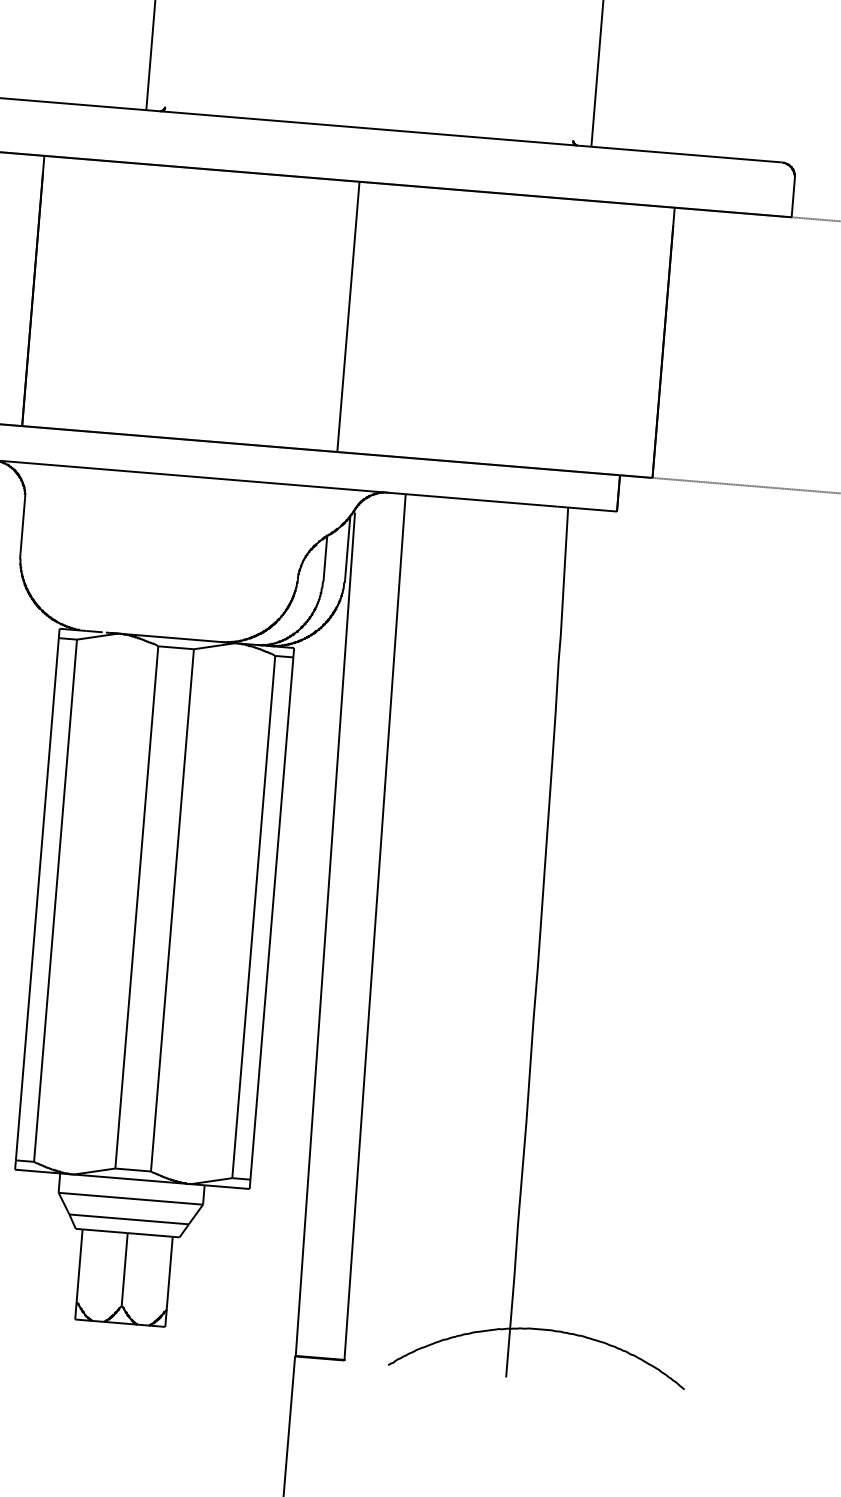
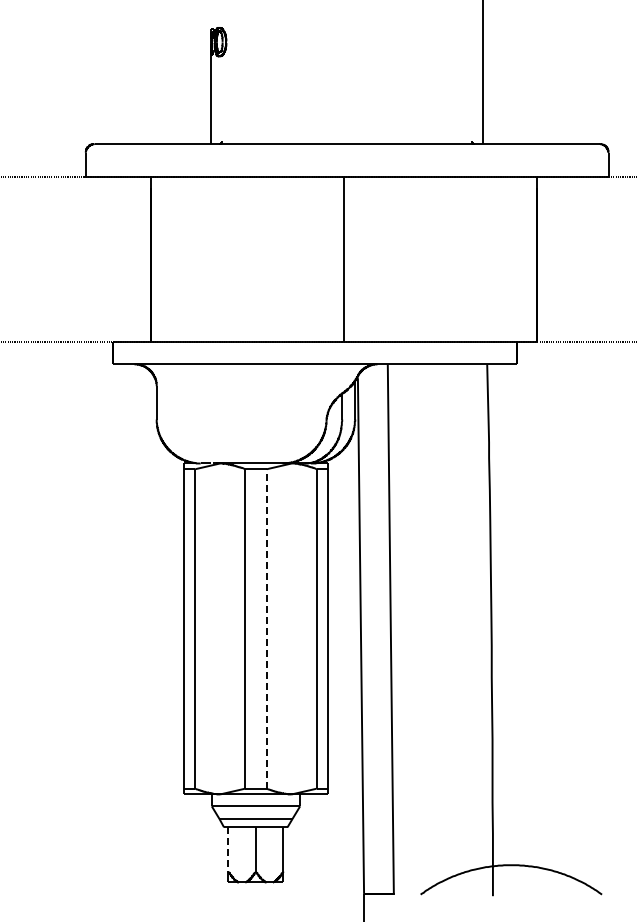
line: (171, 909) -> (266, 628), solid -> dashed
line: (79, 1267) -> (228, 850), solid -> dashed

